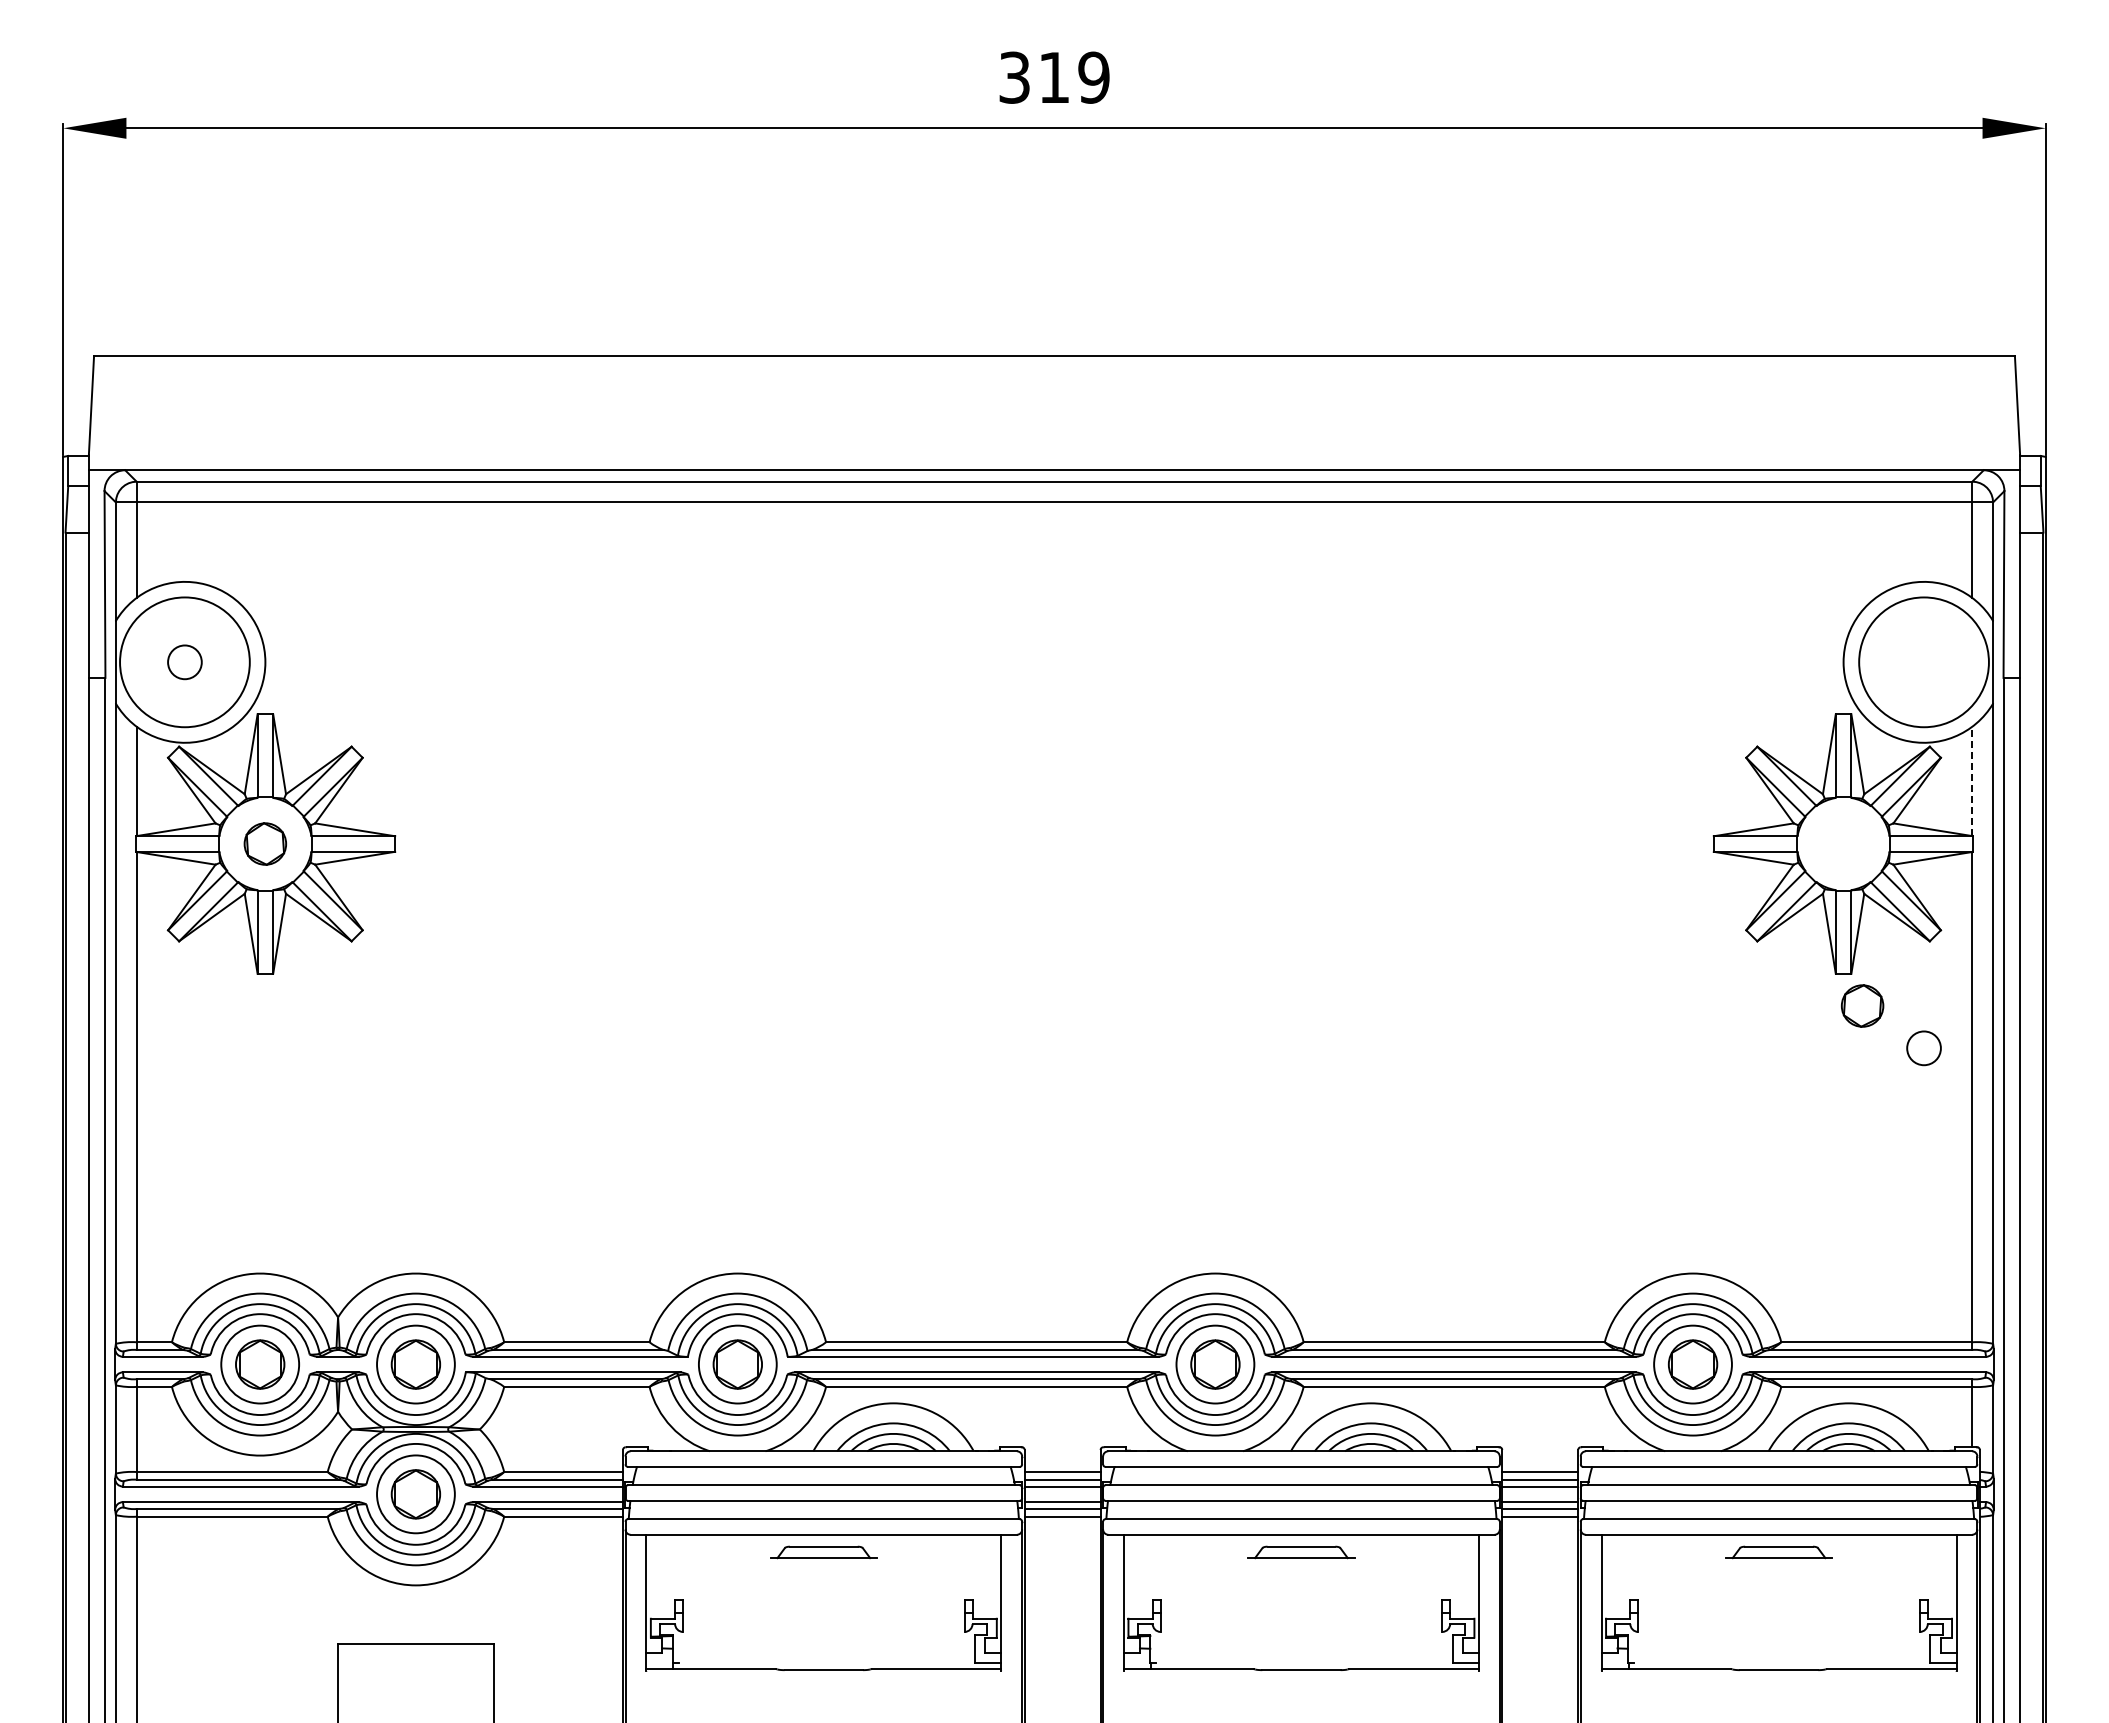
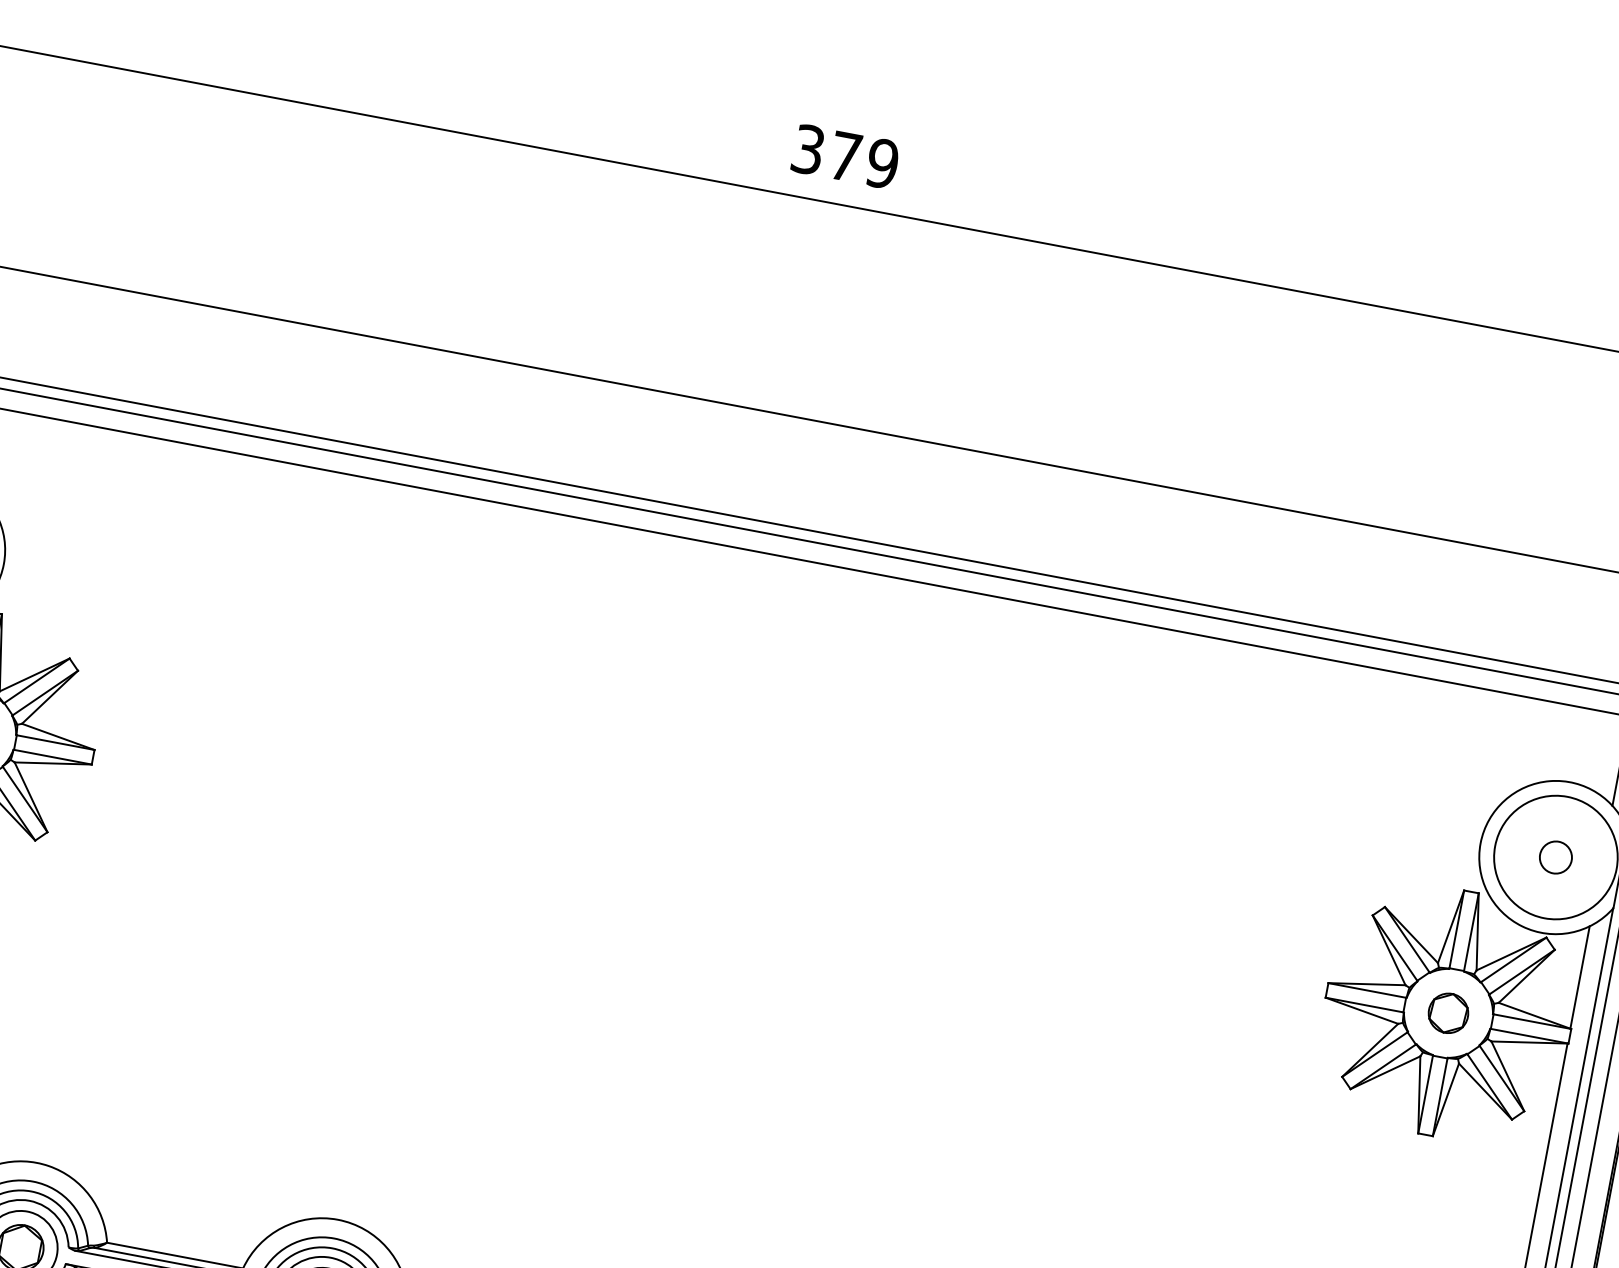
text: (1053, 77) -> (844, 156), 319 -> 379
line: (1972, 781) -> (1580, 977), dashed -> solid
part: (1862, 1005) -> (1448, 1012), moved
circle: (1923, 1048) -> (1555, 857), moved

